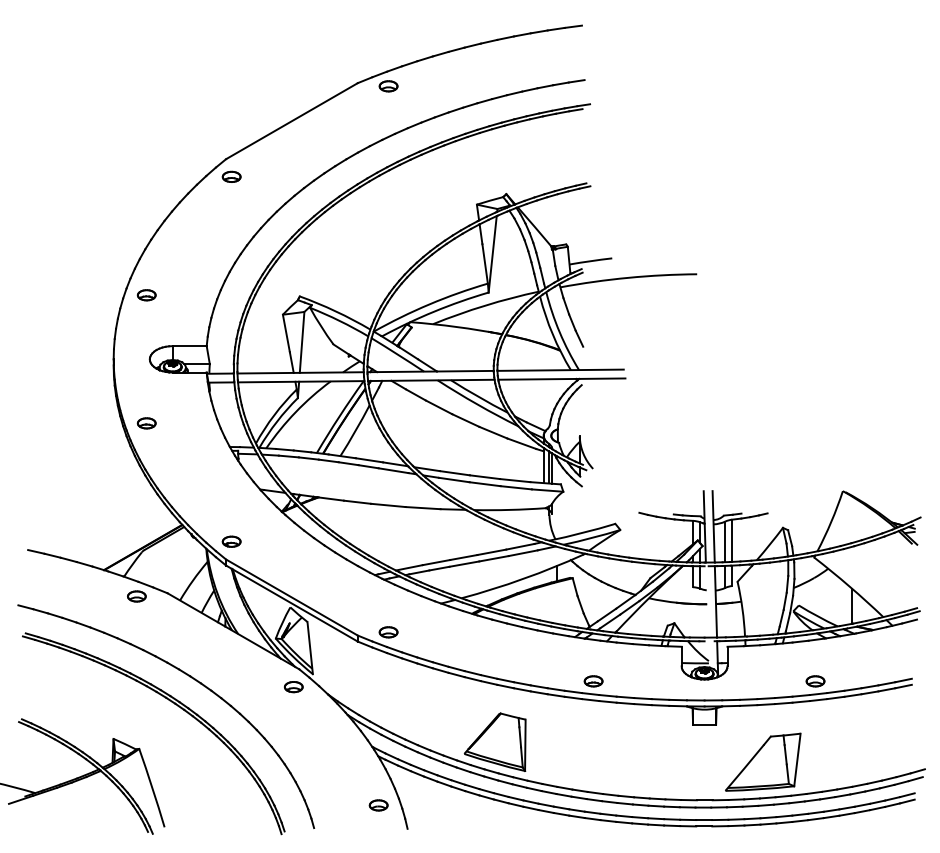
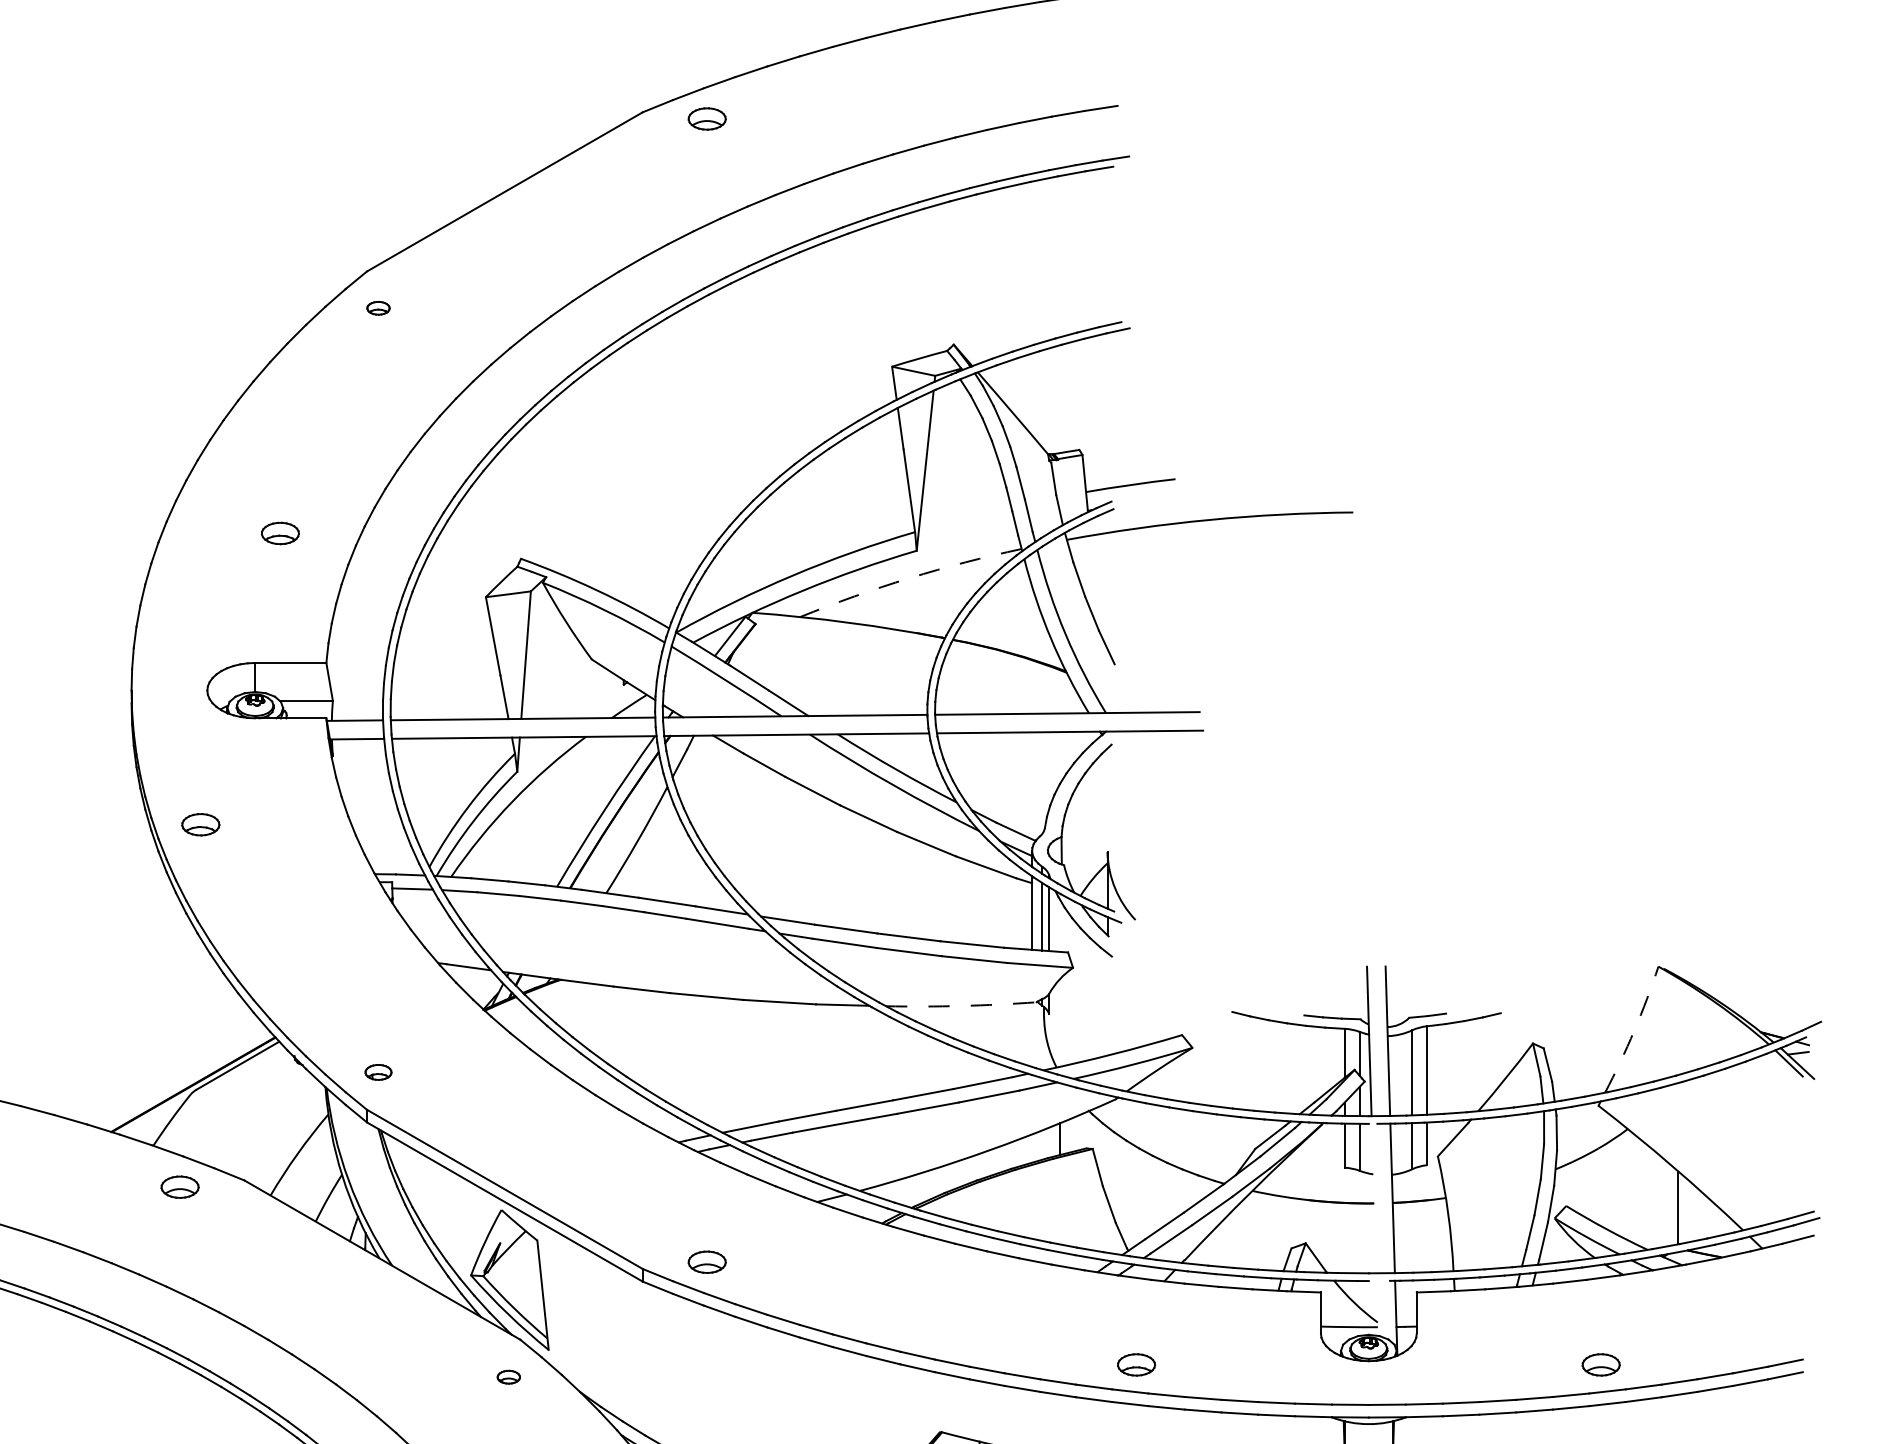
part: (231, 176) -> (378, 307), size x0.6
part: (146, 295) -> (279, 533), moved
arc: (485, 305) -> (910, 577), solid -> dashed
arc: (510, 509) -> (962, 1005), solid -> dashed
arc: (831, 521) -> (1634, 1030), solid -> dashed
part: (231, 541) -> (378, 1072), size x0.7
part: (293, 687) -> (508, 1377), size x0.6

